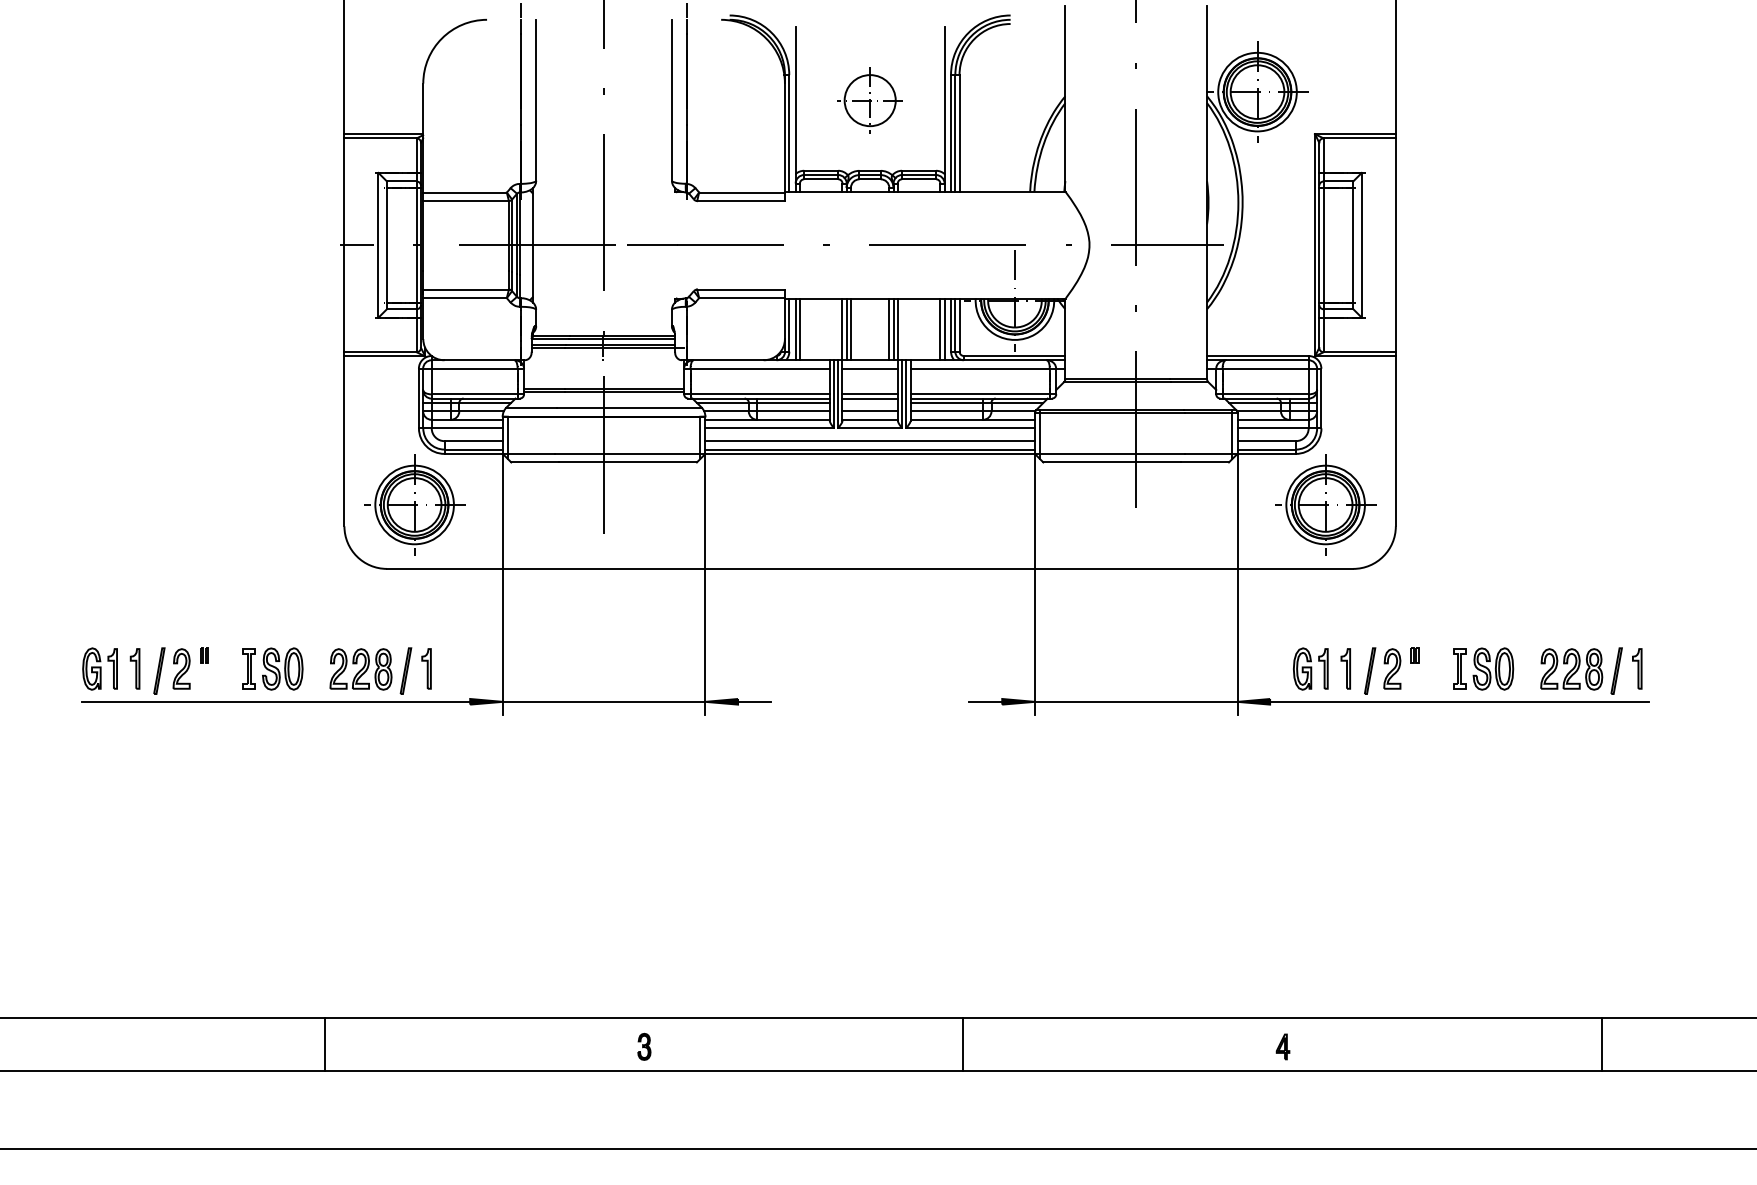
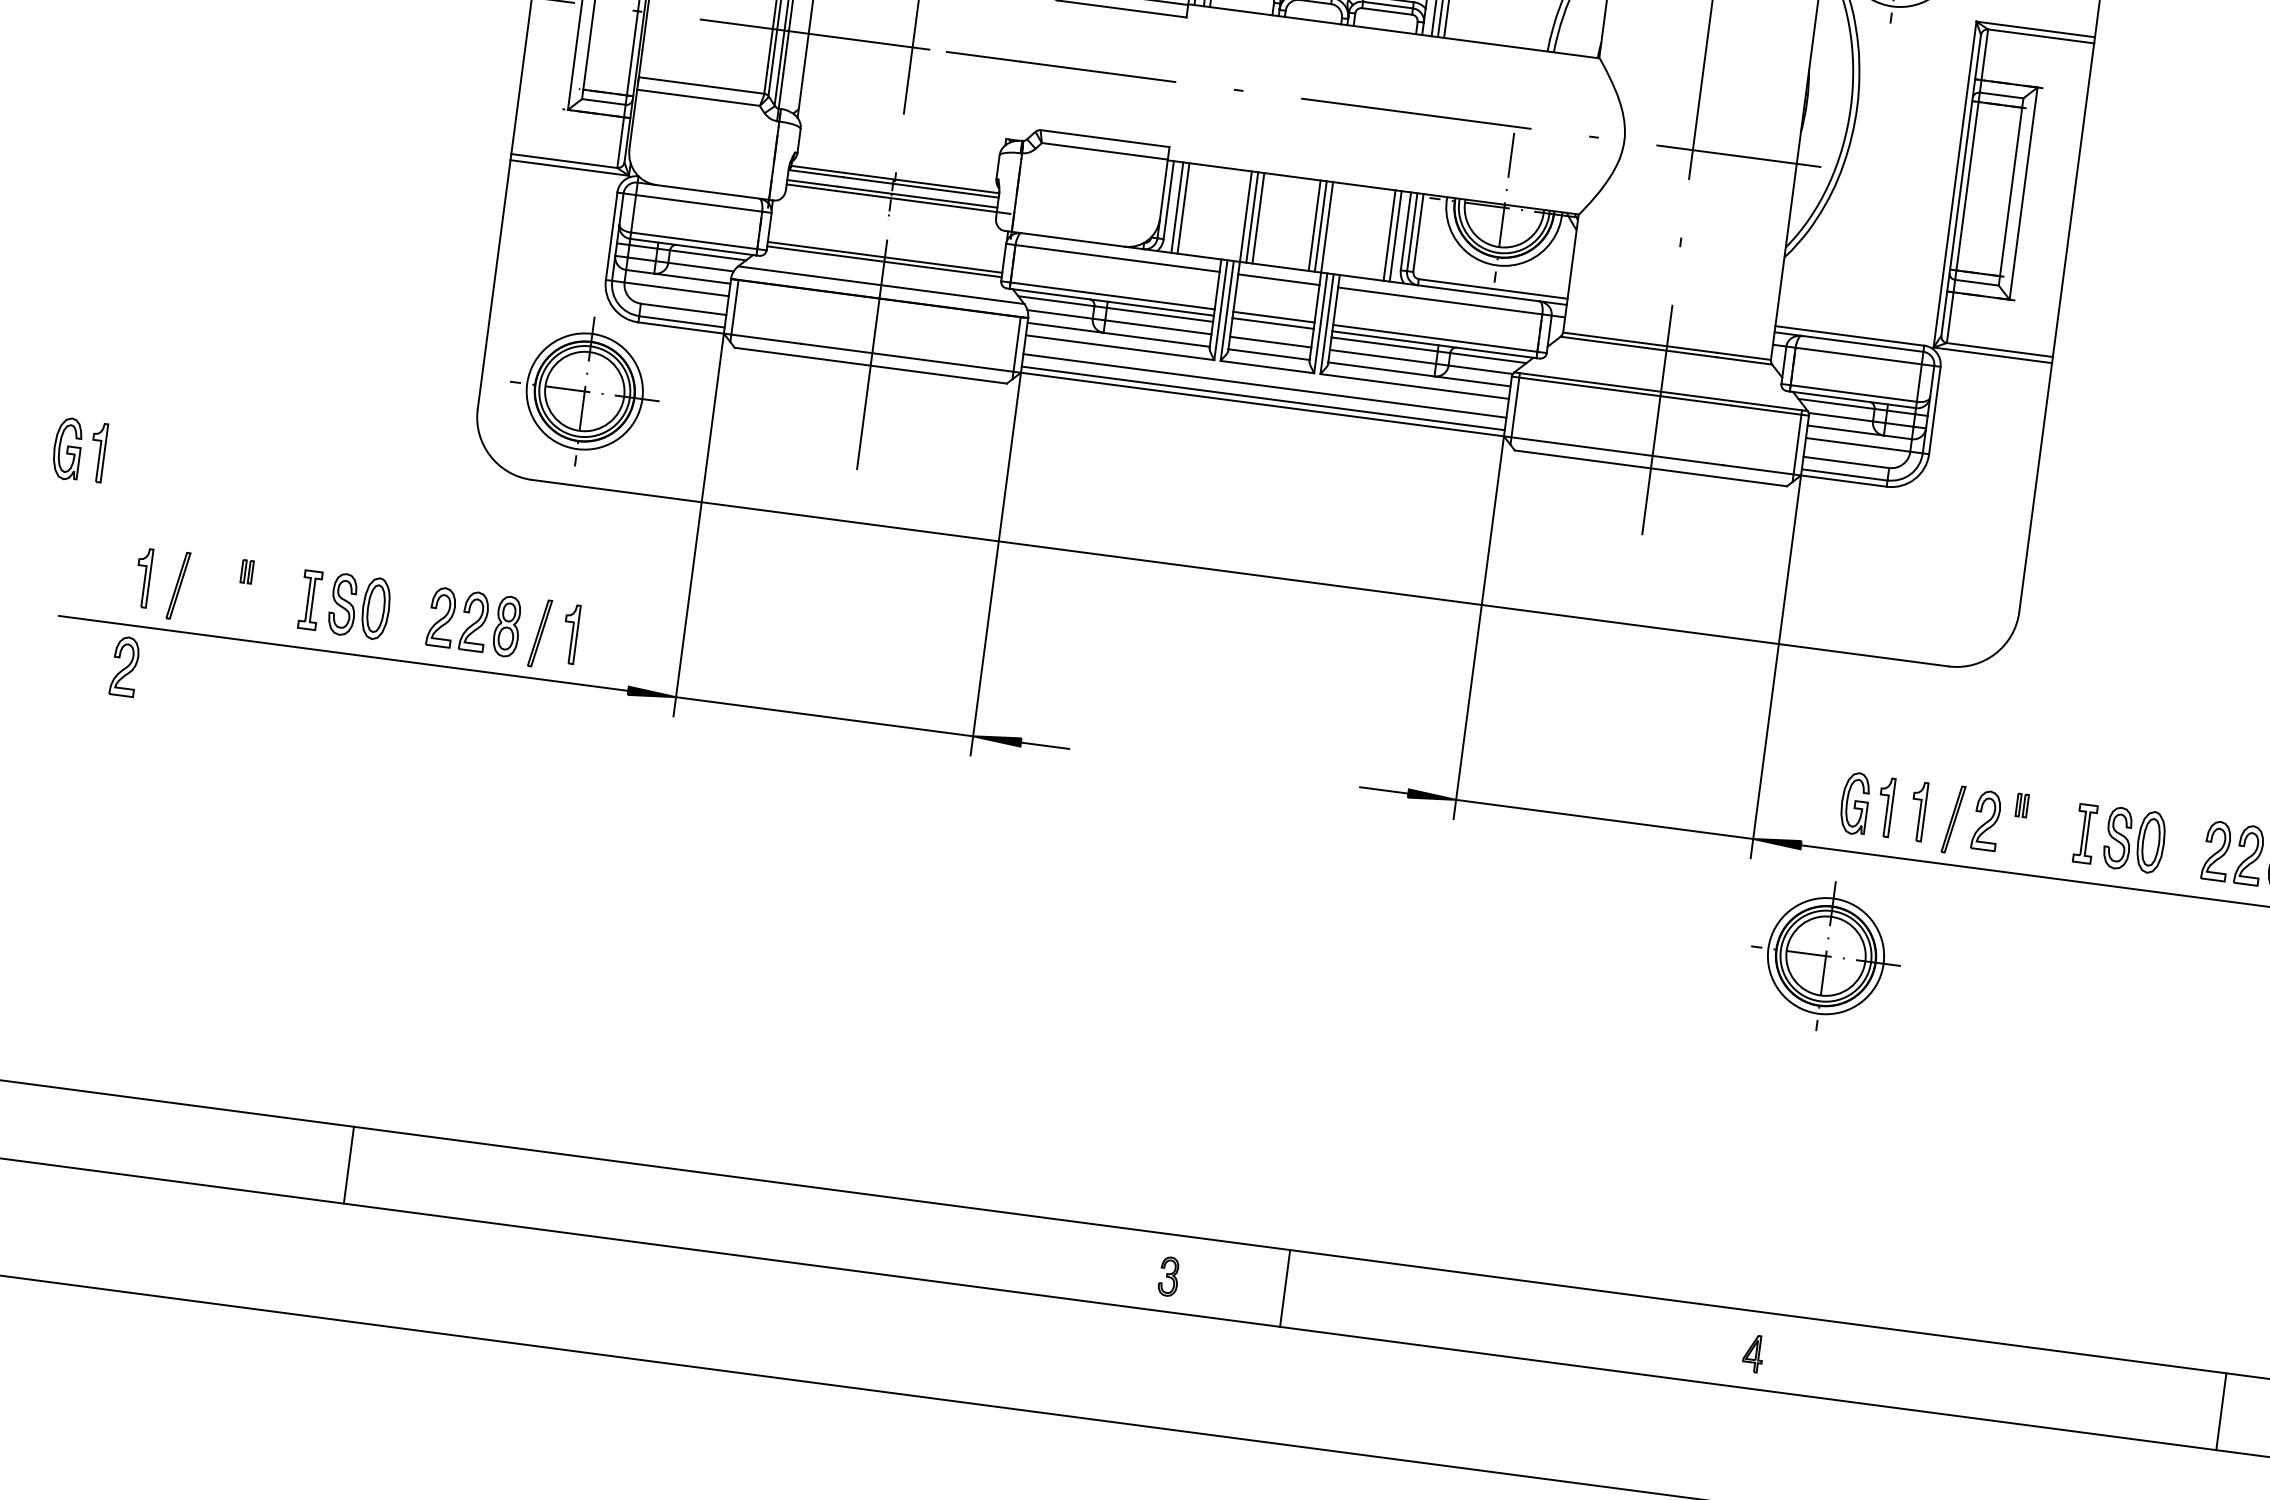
part: (1325, 504) -> (1825, 955), moved
part: (99, 668) -> (78, 449), moved
part: (181, 668) -> (124, 665), moved
part: (644, 1046) -> (1169, 1276), moved

